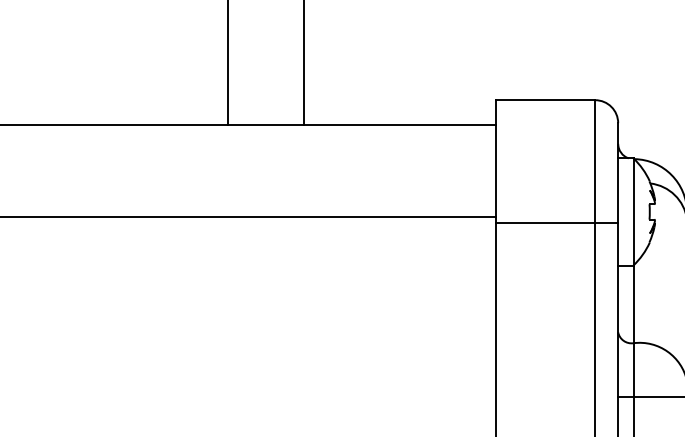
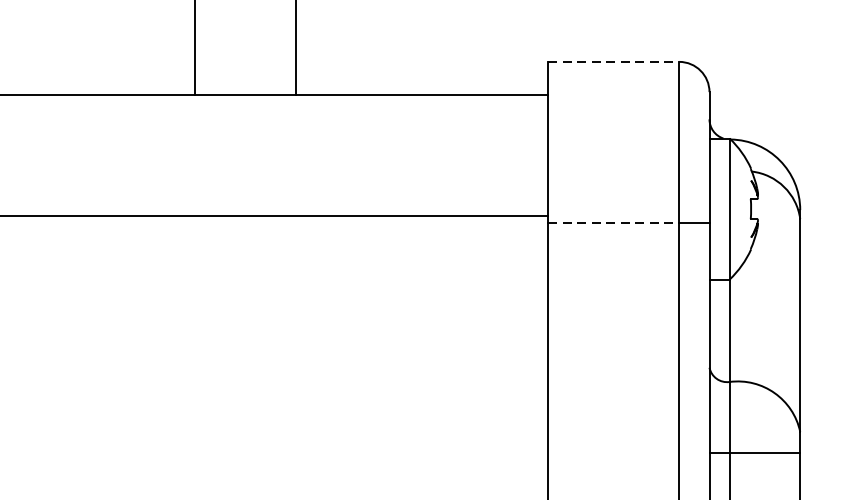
line: (545, 100) -> (613, 62), solid -> dashed
line: (545, 222) -> (613, 222), solid -> dashed

